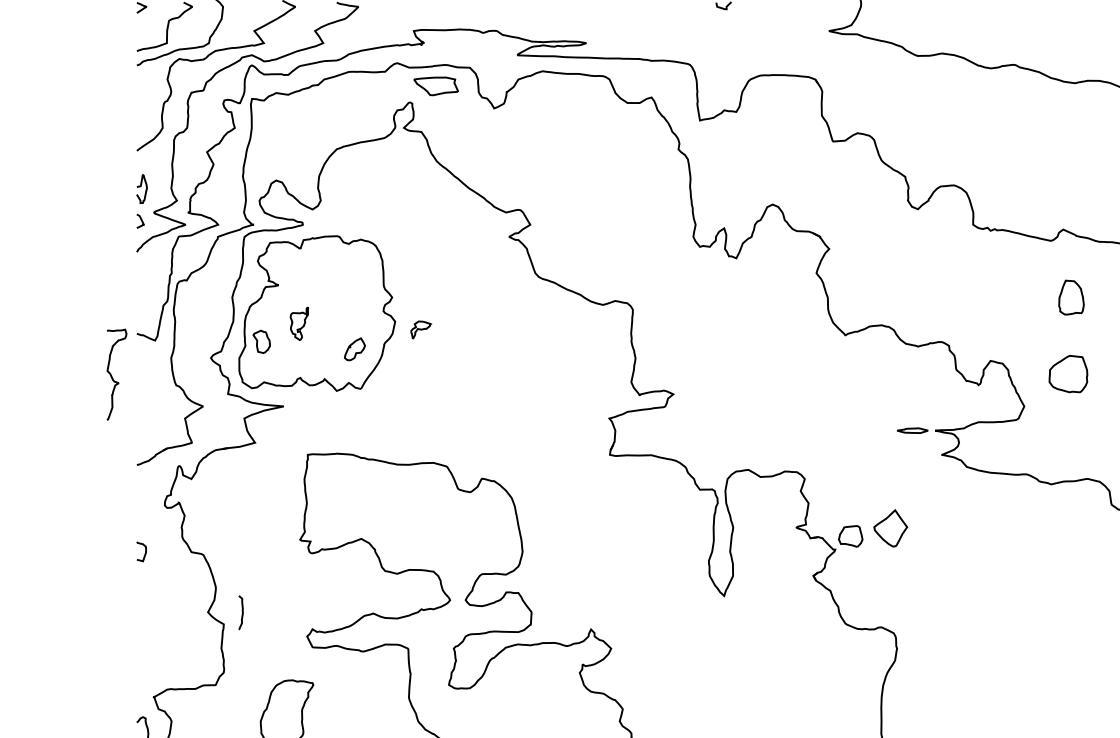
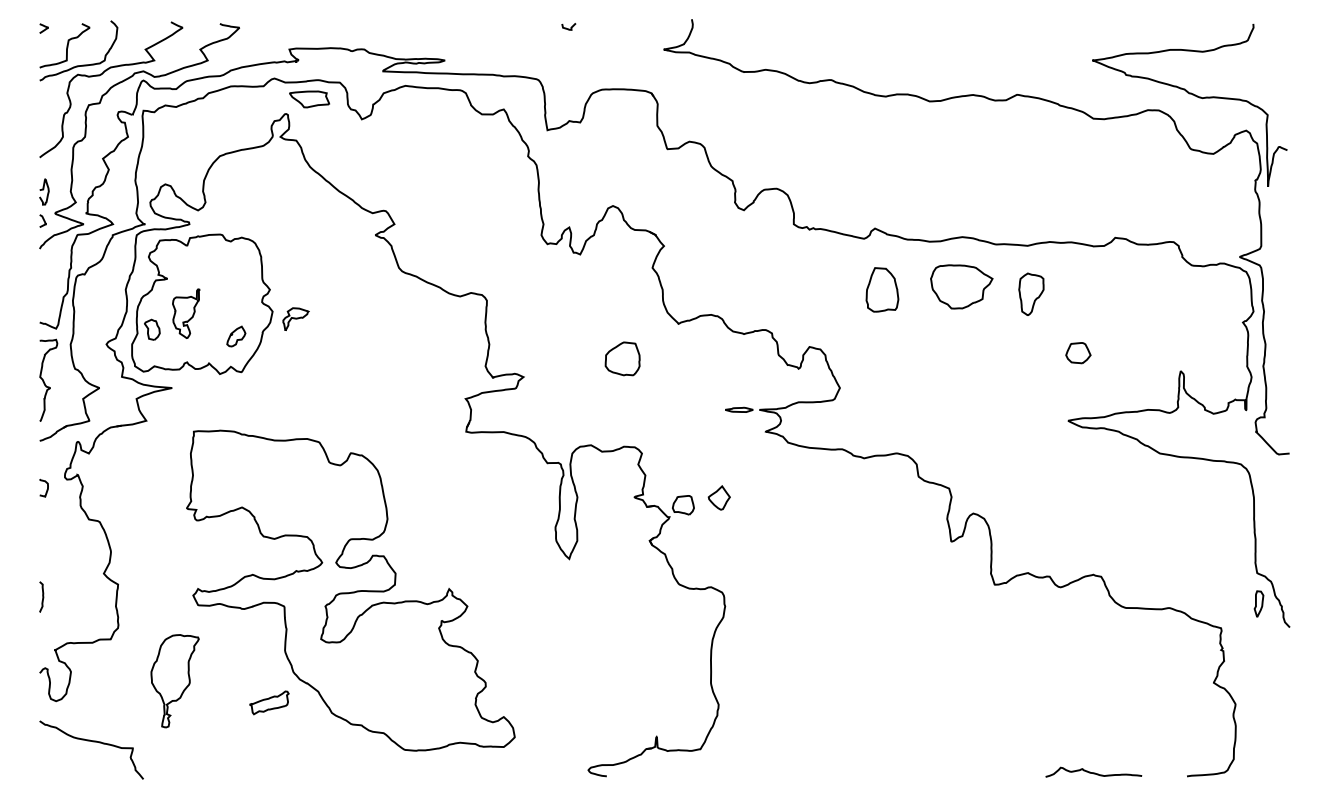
part: (1071, 297) -> (882, 289), size x1.43
part: (299, 323) -> (186, 313), size x1.67
part: (420, 329) -> (295, 318), size x1.43
part: (1068, 373) -> (622, 358), moved
curve: (112, 374) -> (44, 380), moved
part: (889, 527) -> (718, 497), size x0.71
curve: (144, 553) -> (46, 489), moved
curve: (242, 612) -> (42, 596), moved

